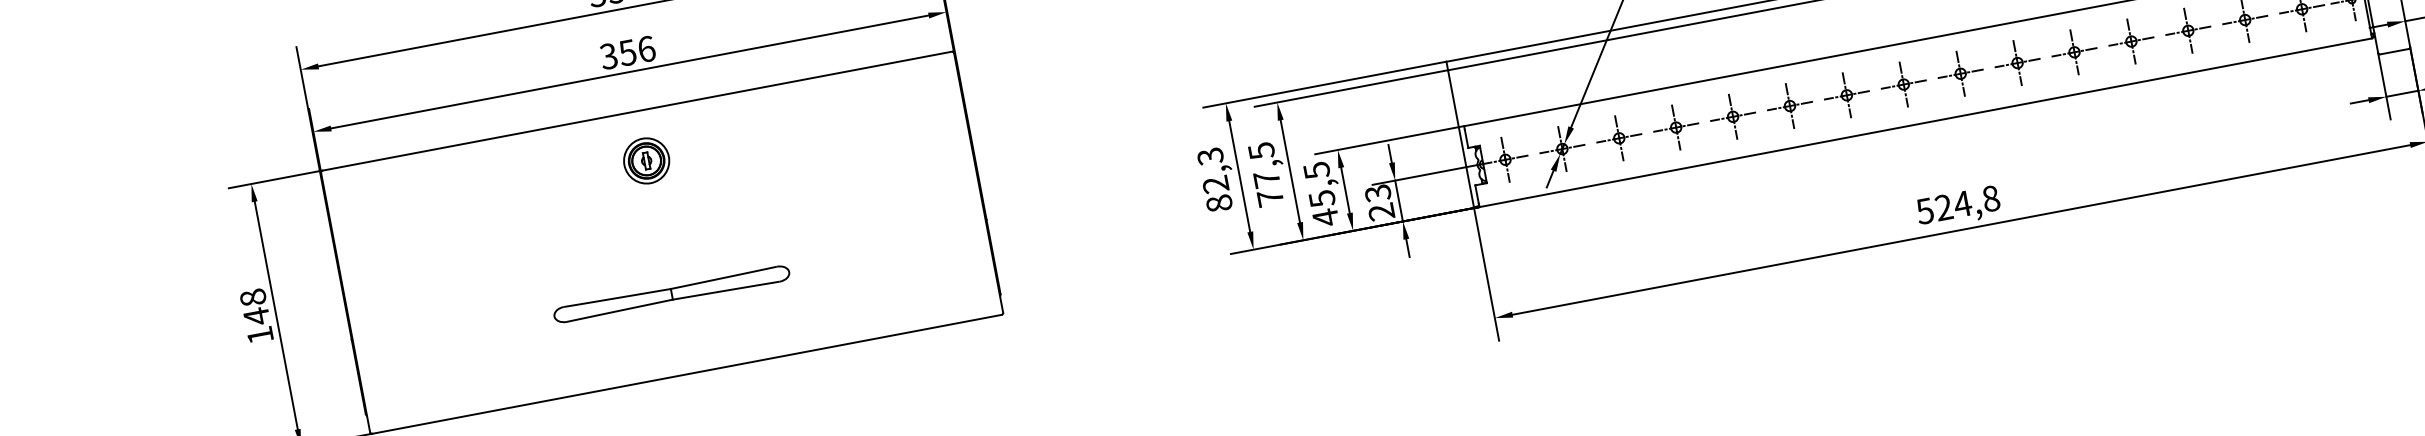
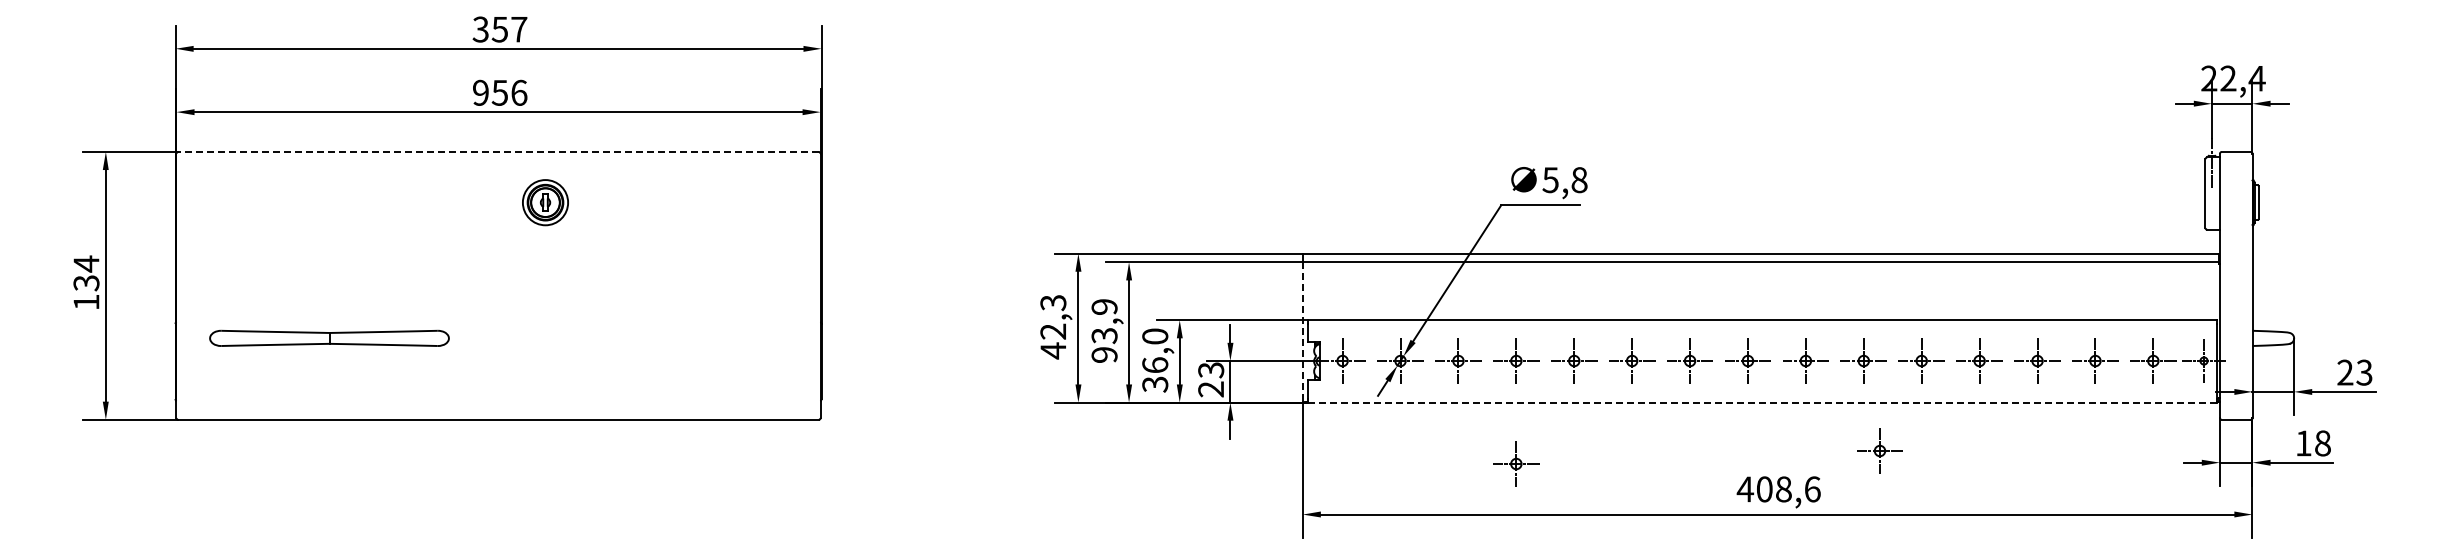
text: (608, 56) -> (480, 92), 356 -> 956
line: (637, 111) -> (498, 152), solid -> dashed
line: (1924, 122) -> (1761, 402), solid -> dashed
line: (1460, 139) -> (1302, 332), solid -> dashed
part: (2049, 148) -> (1879, 450), added
part: (646, 160) -> (545, 202), moved
text: (1265, 174) -> (1104, 330), 77,5 -> 93,9
text: (1321, 194) -> (1155, 360), 45,5 -> 36,0
text: (1219, 203) -> (1053, 350), 82,3 -> 42,3
text: (1957, 205) -> (1778, 489), 524,8 -> 408,6
part: (1695, 228) -> (1516, 463), added
part: (671, 293) -> (329, 337), moved
text: (254, 307) -> (86, 273), 148 -> 134

